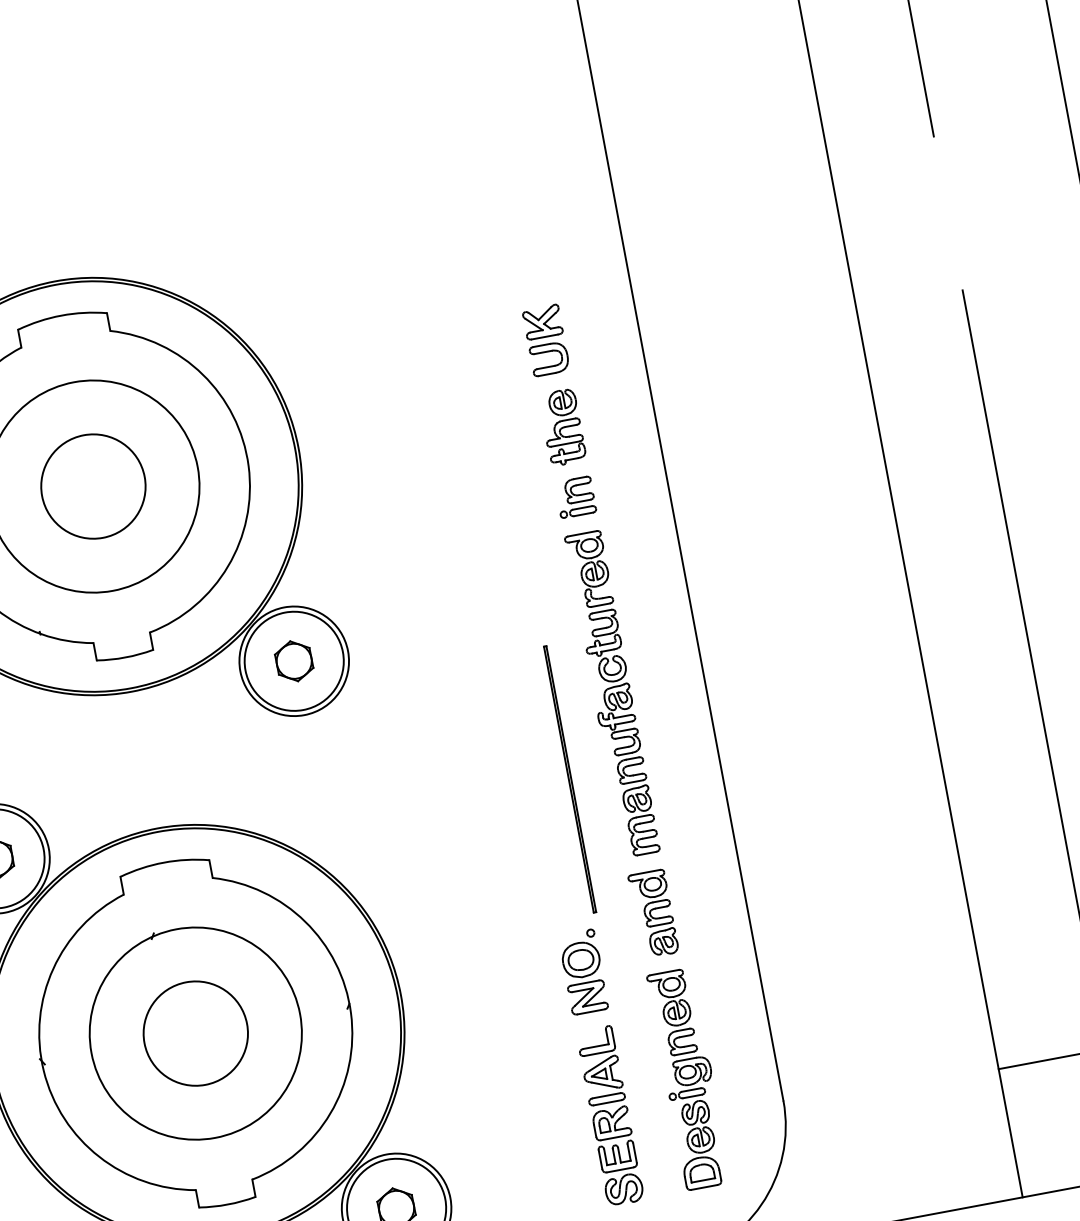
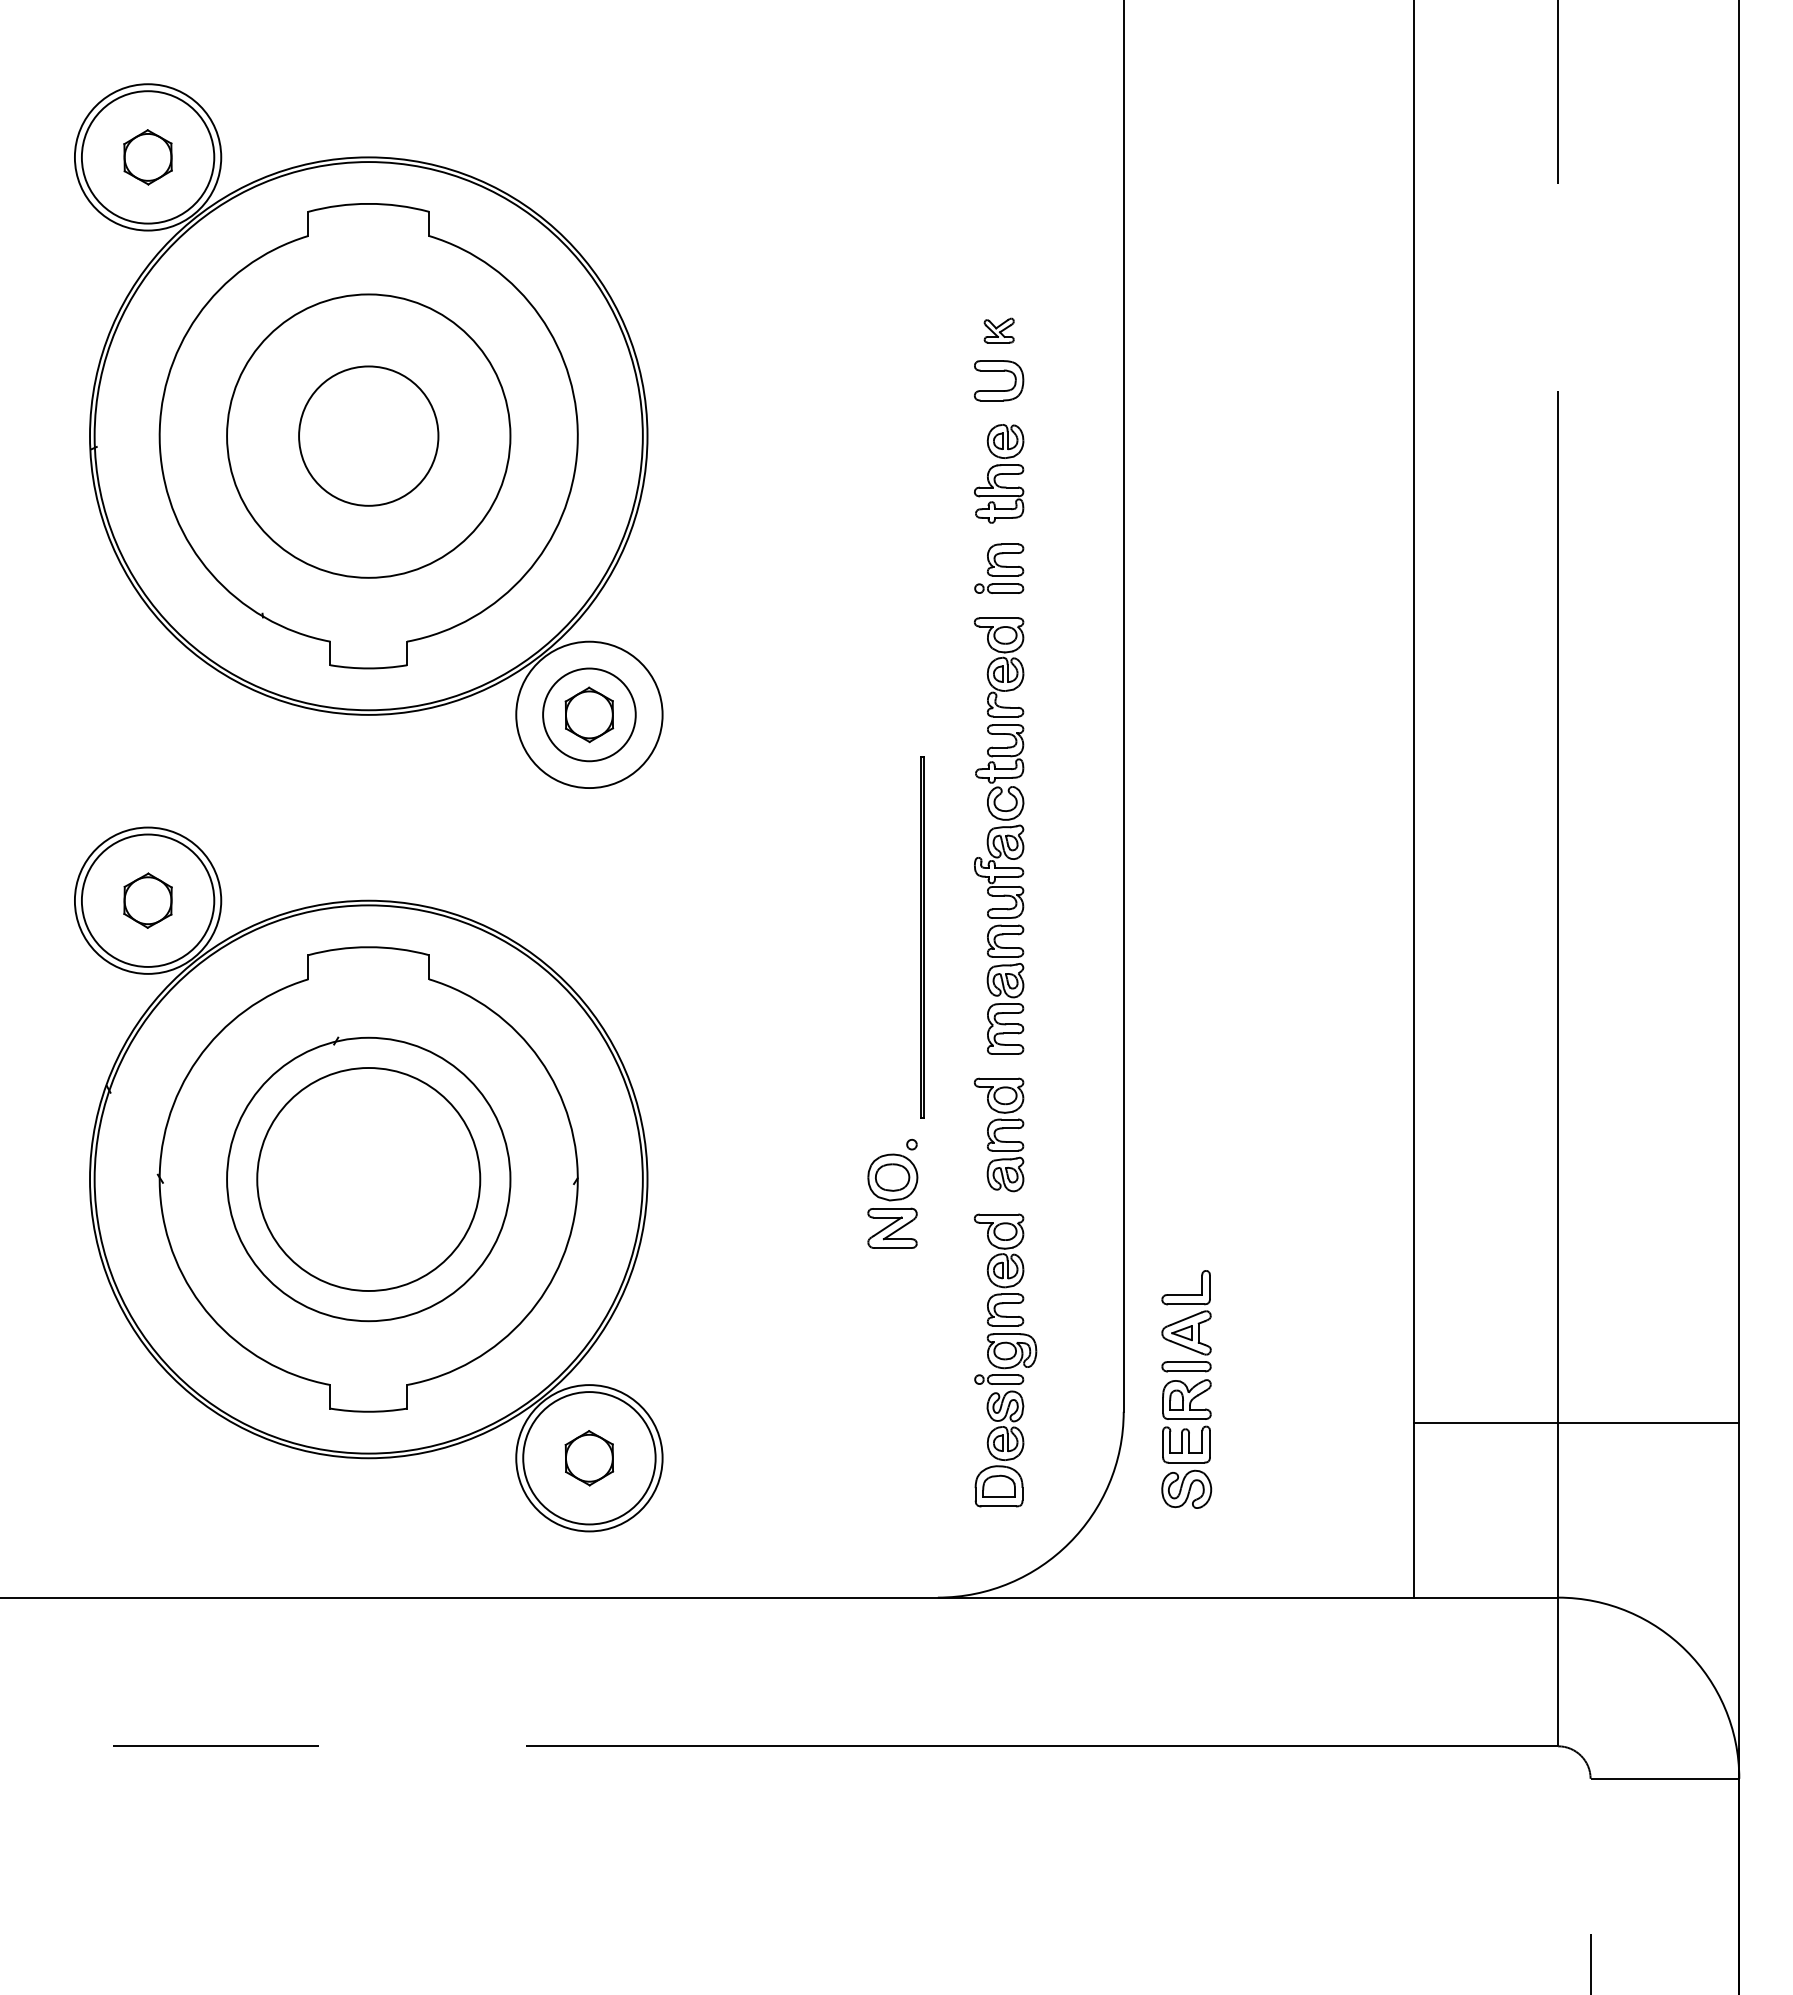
part: (543, 321) -> (999, 330), size x0.6
circle: (294, 661) -> (589, 714), size x0.7
circle: (195, 1033) -> (368, 1179), size x1.6
part: (610, 1116) -> (1186, 1389), moved

